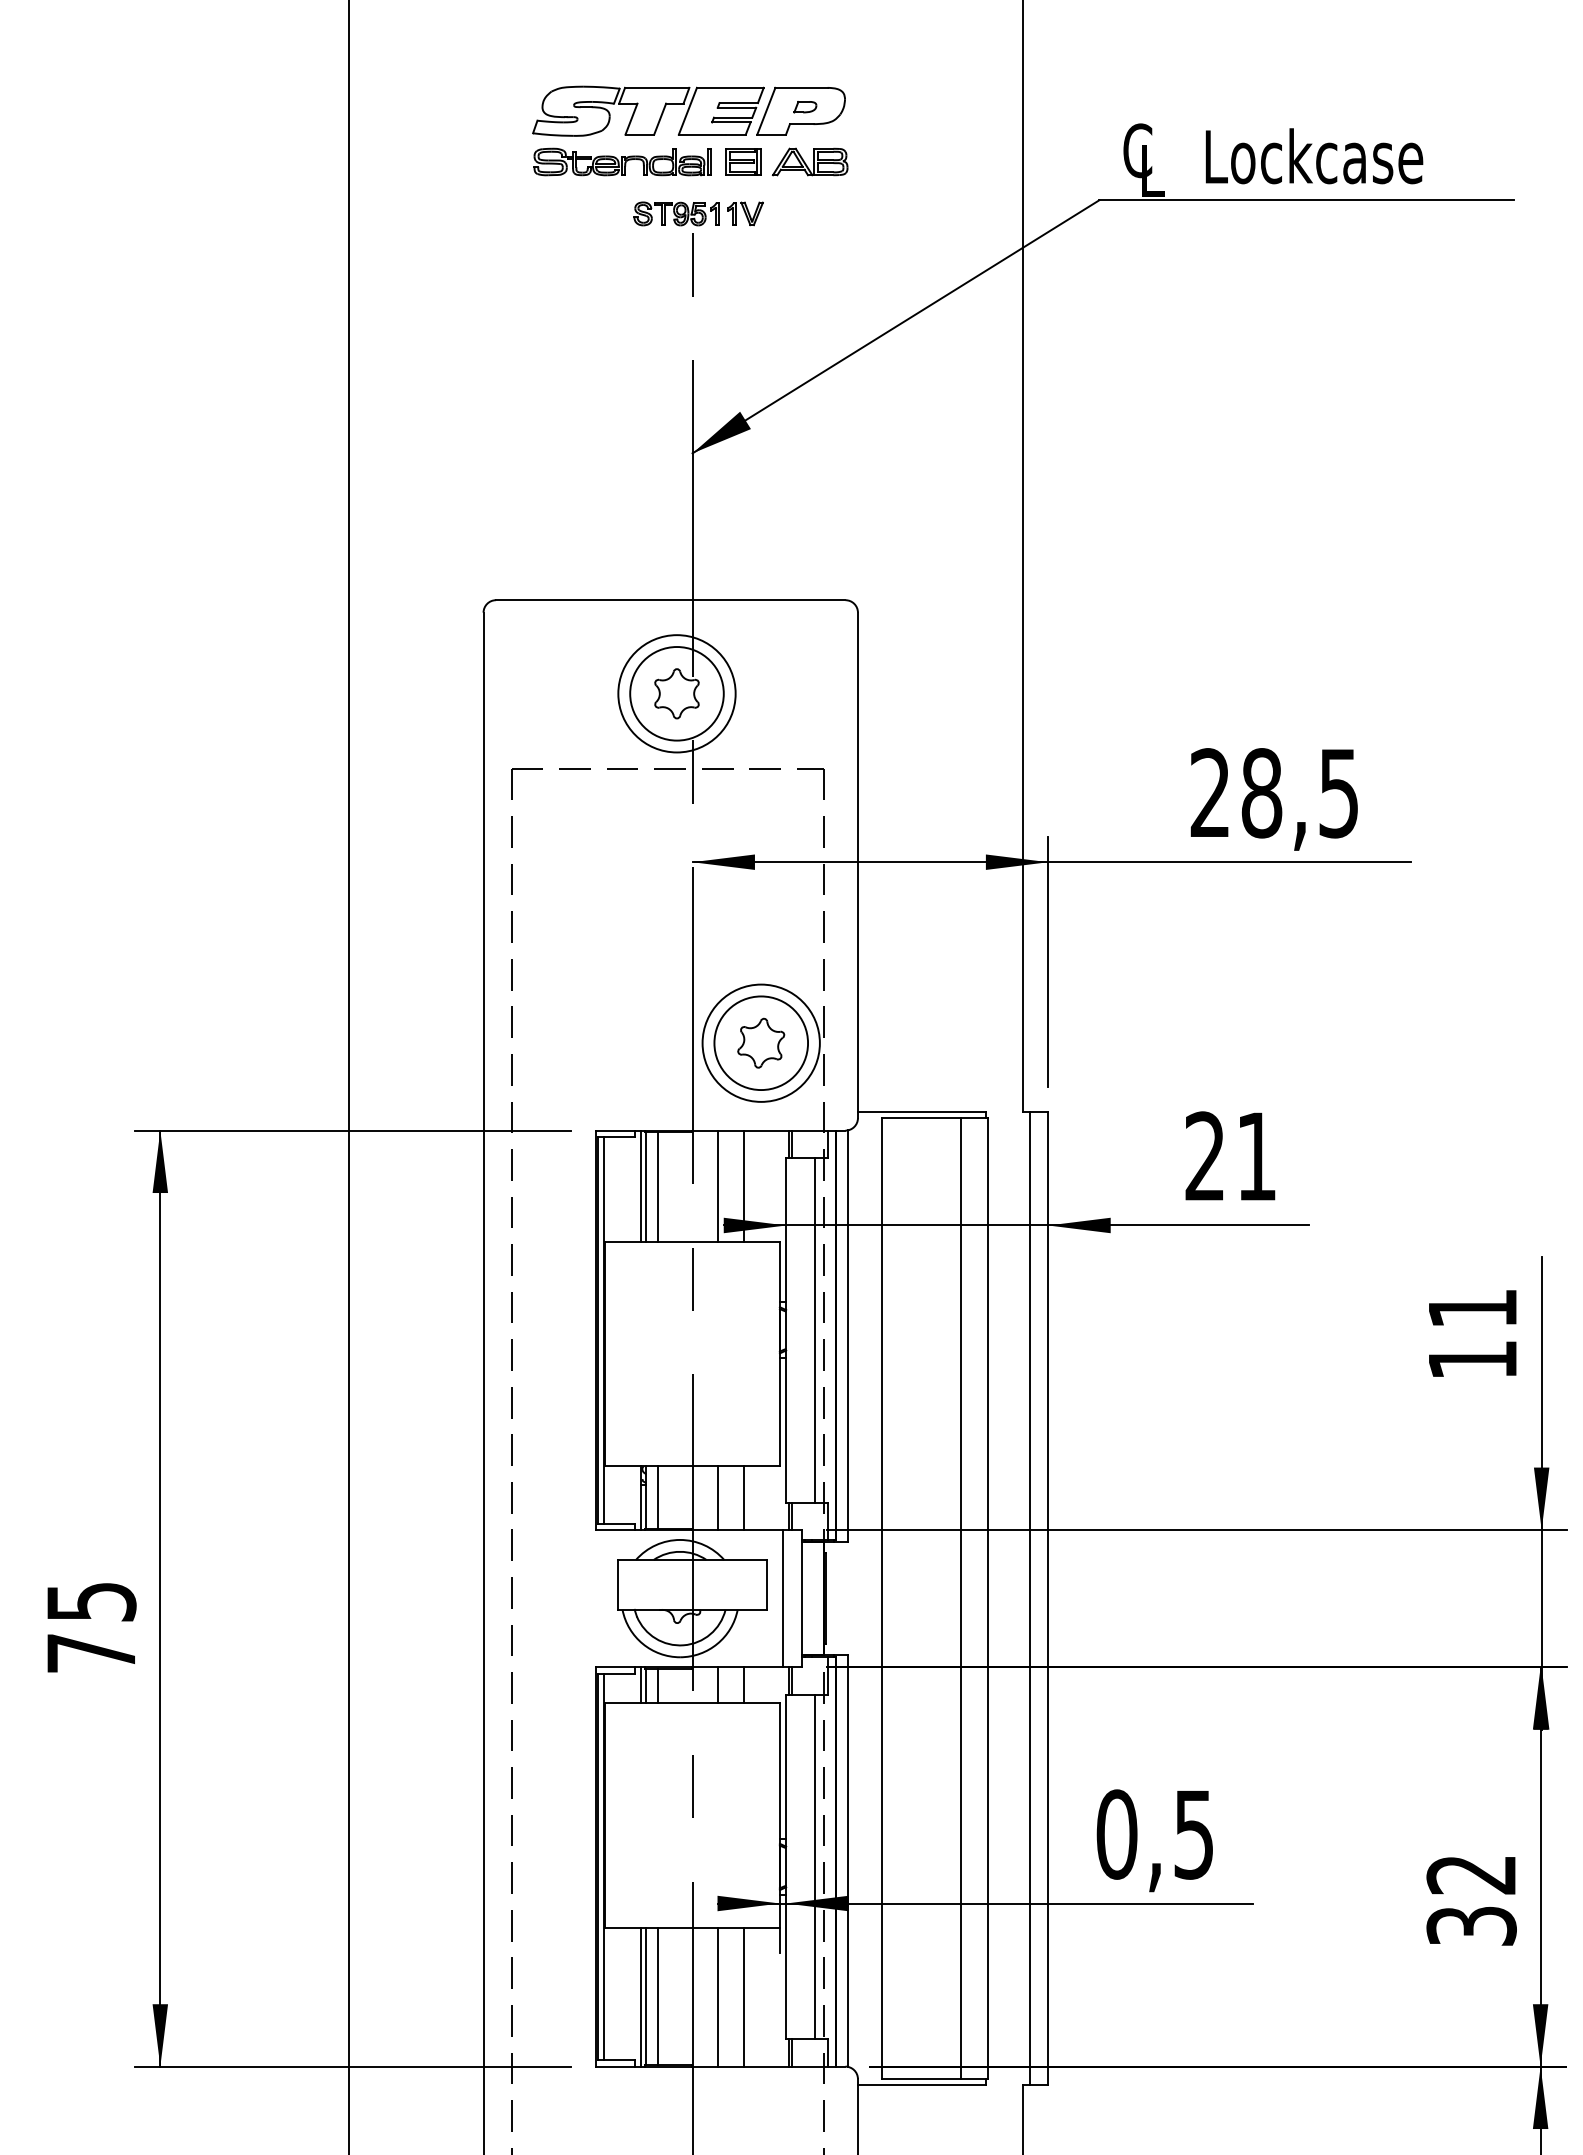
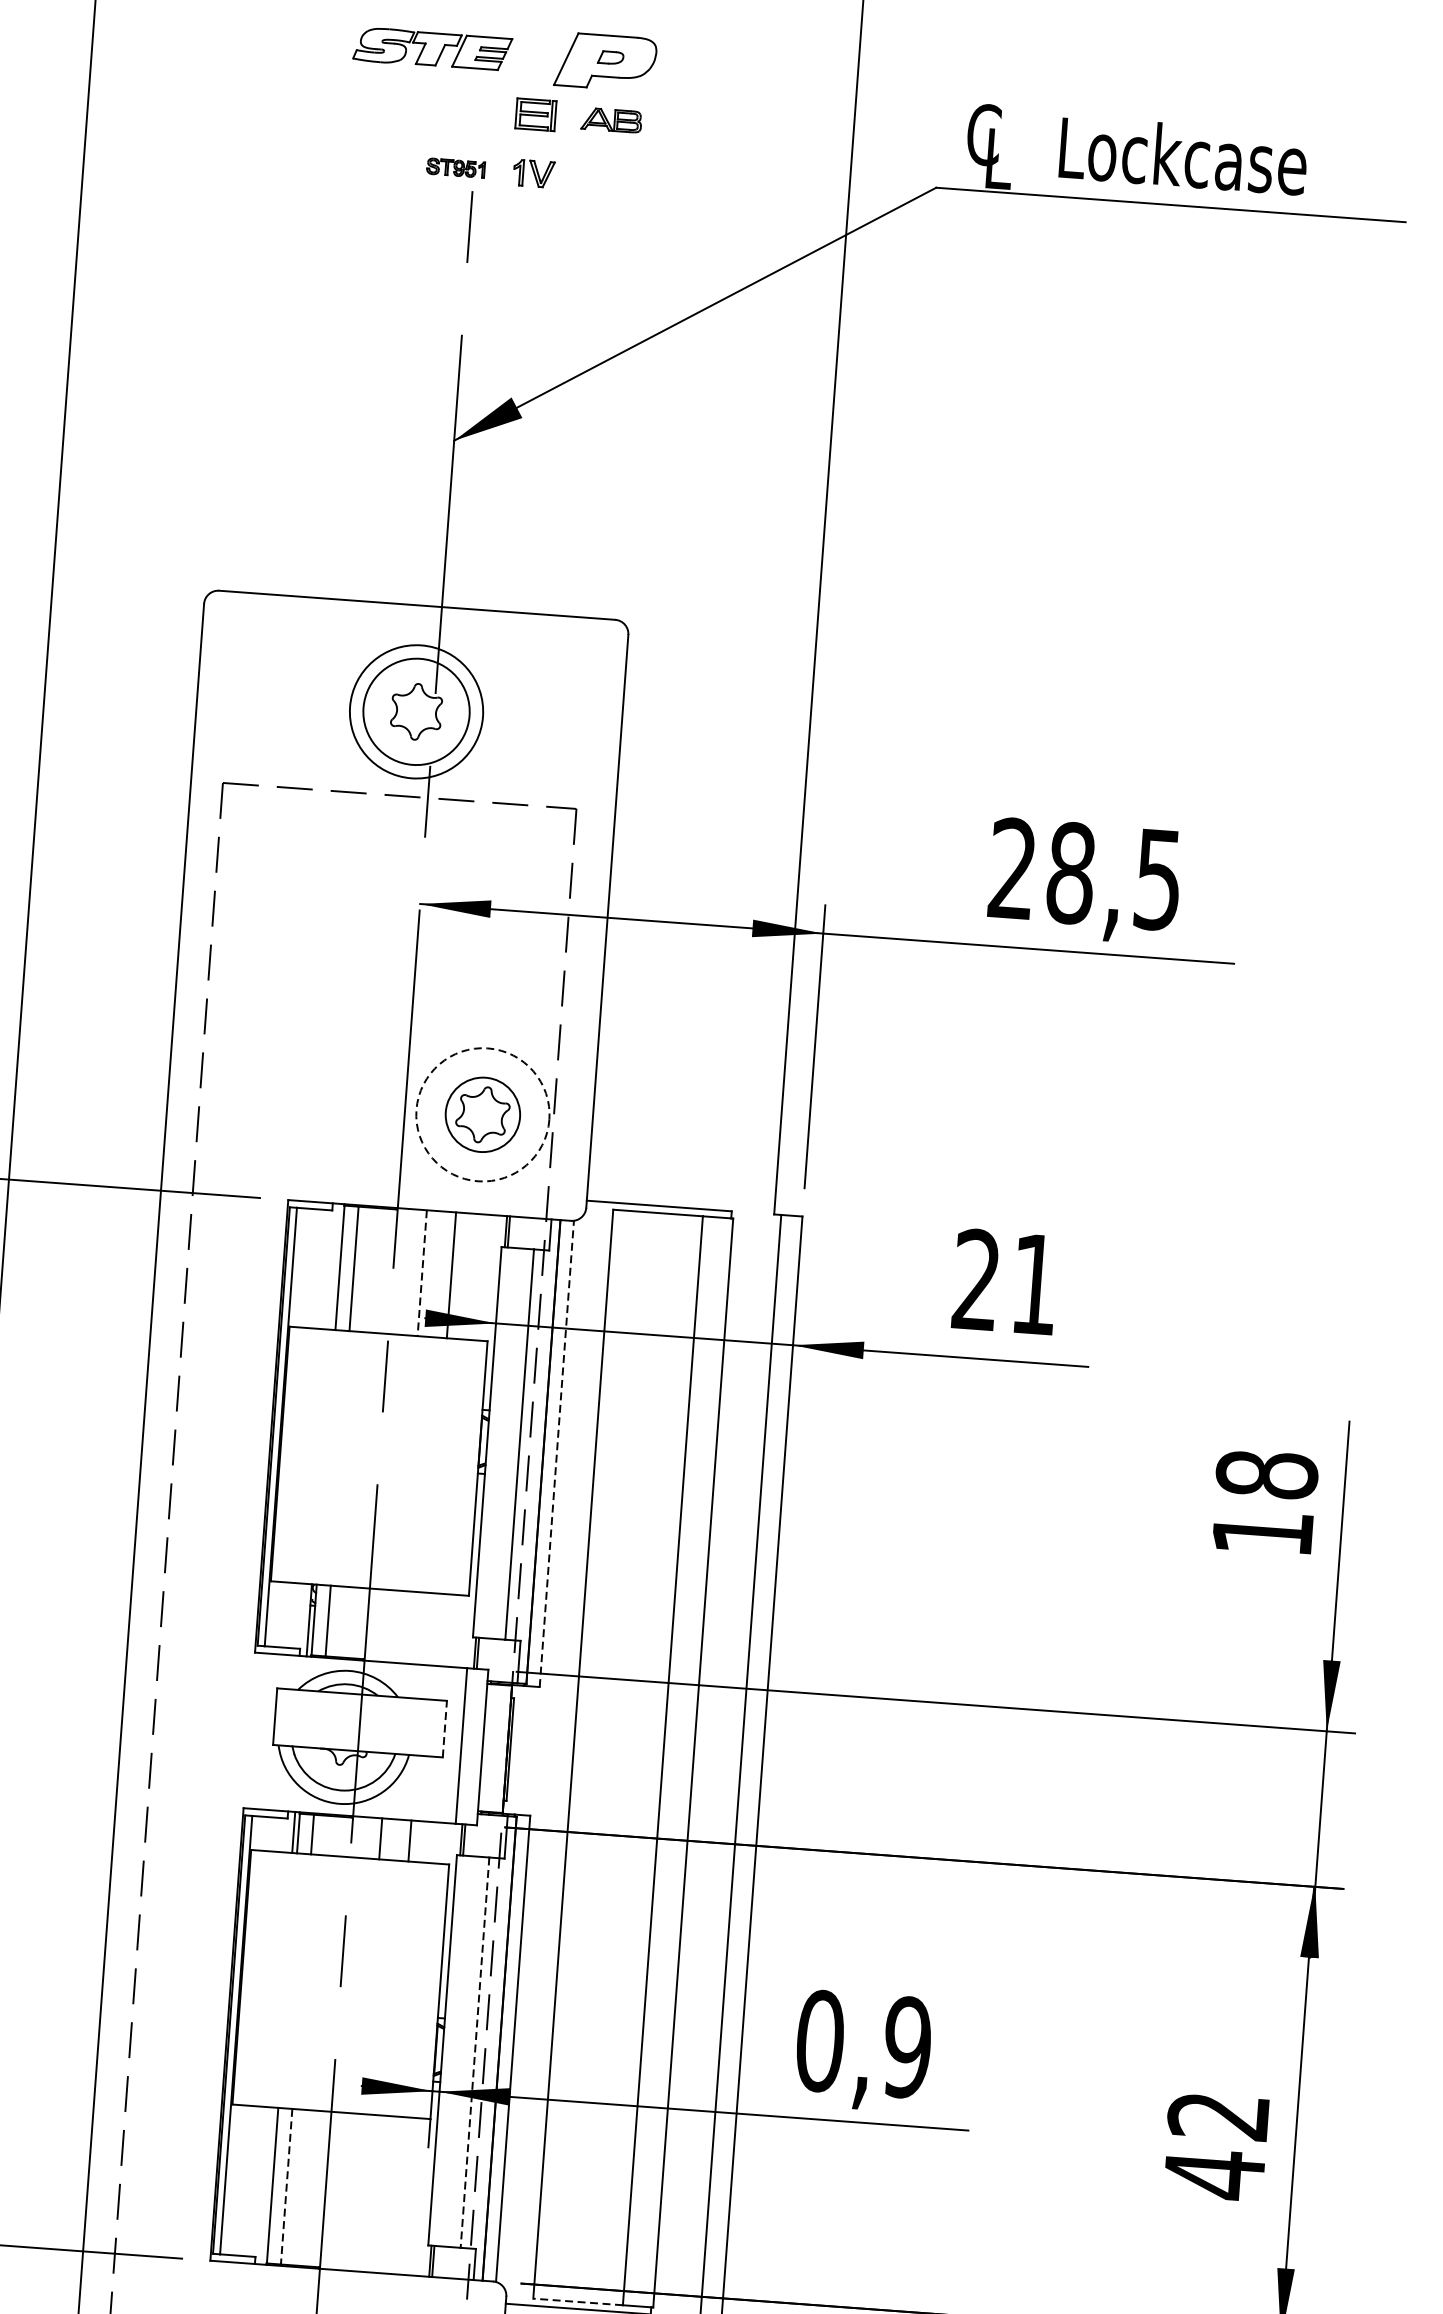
part: (648, 110) -> (432, 48), size x0.6
part: (622, 161) -> (399, 104), removed
part: (809, 161) -> (610, 119), size x0.7
part: (676, 213) -> (455, 167), size x0.6
circle: (760, 1042) -> (482, 1113), solid -> dashed
circle: (761, 1043) -> (483, 1115), size x0.7
line: (641, 1185) -> (335, 1266), removed
line: (718, 1186) -> (422, 1273), solid -> dashed
text: (1472, 1308) -> (1266, 1474), 11 -> 18
line: (847, 1336) -> (556, 1454), solid -> dashed
line: (718, 1497) -> (396, 1626), removed
line: (743, 1497) -> (425, 1628), removed
line: (767, 1584) -> (444, 1728), solid -> dashed
text: (1193, 1834) -> (906, 2047), 0,5 -> 0,9
line: (814, 1867) -> (474, 2053), solid -> dashed
text: (1471, 1926) -> (1214, 2174), 32 -> 42
line: (658, 1996) -> (287, 2186), solid -> dashed
line: (641, 1997) -> (267, 2186), removed
line: (718, 1997) -> (355, 2192), removed
line: (743, 1997) -> (383, 2194), removed
line: (921, 2079) -> (578, 2302), solid -> dashed

